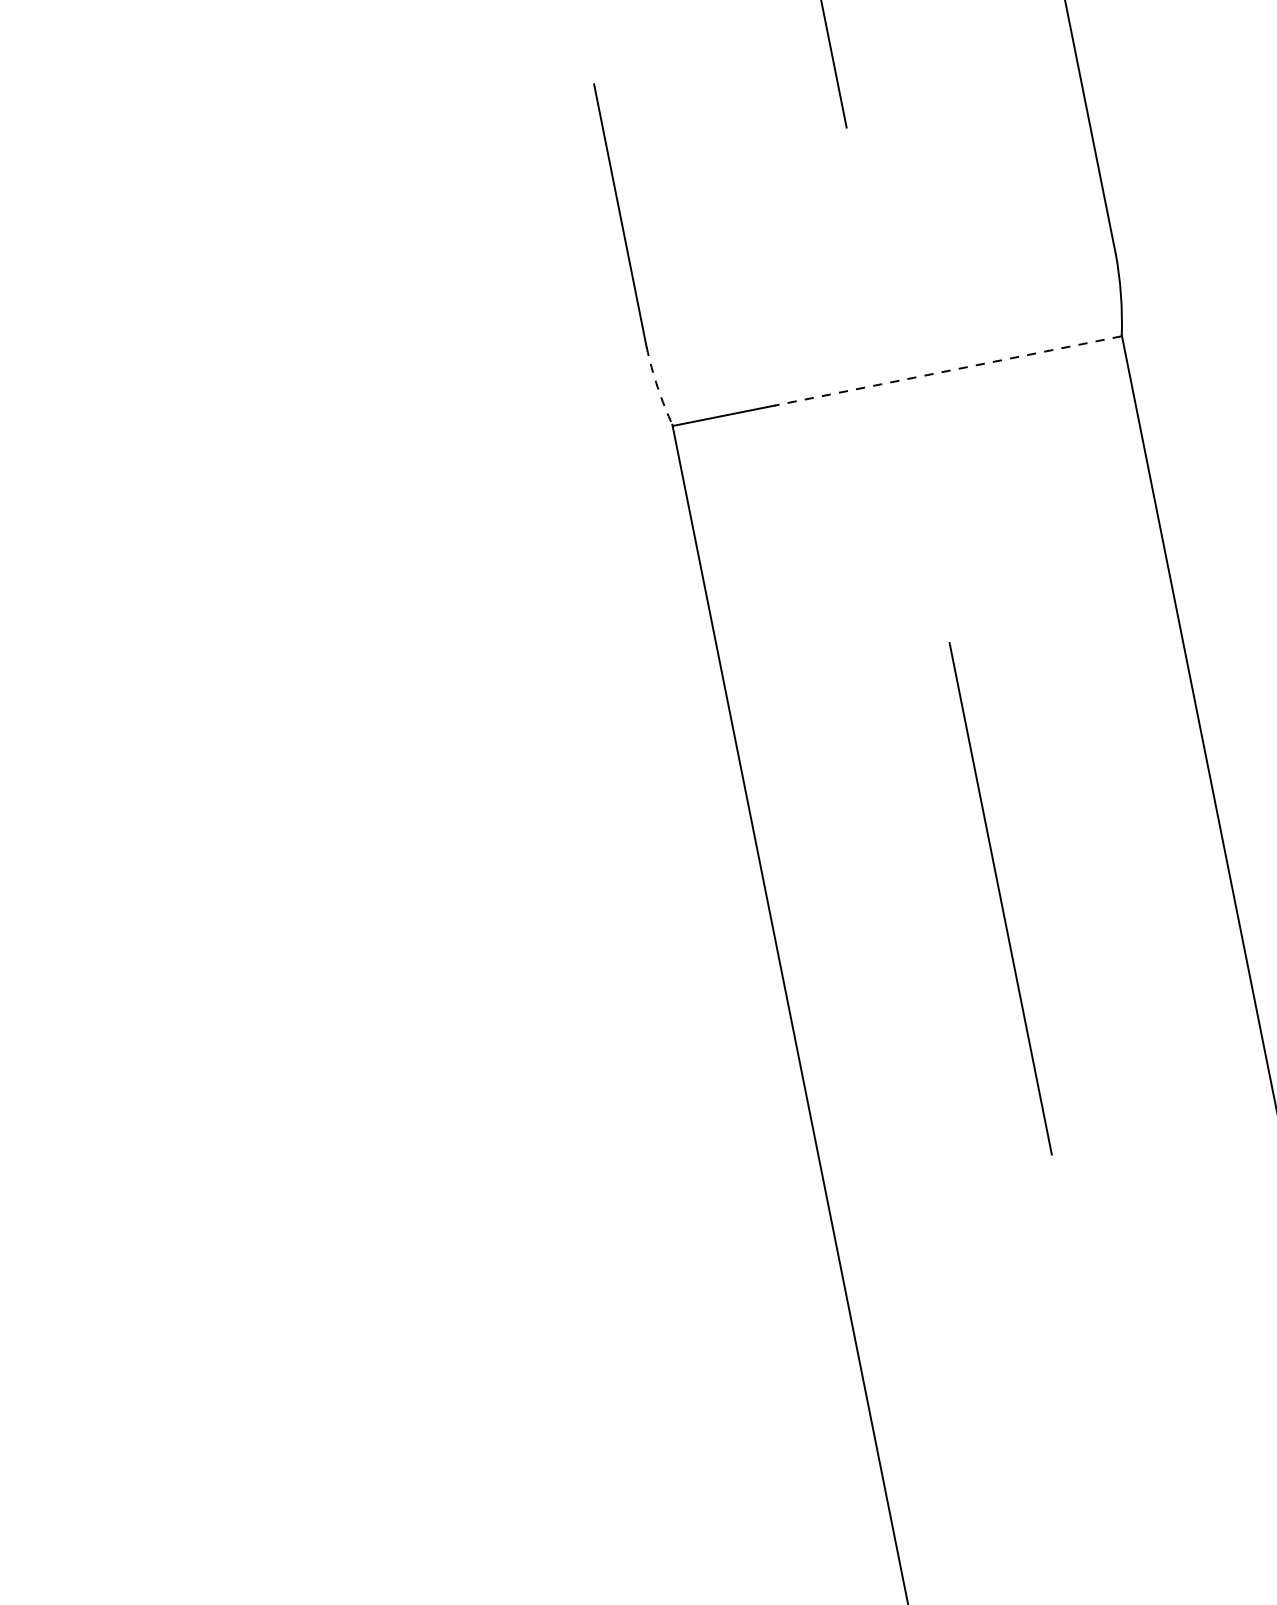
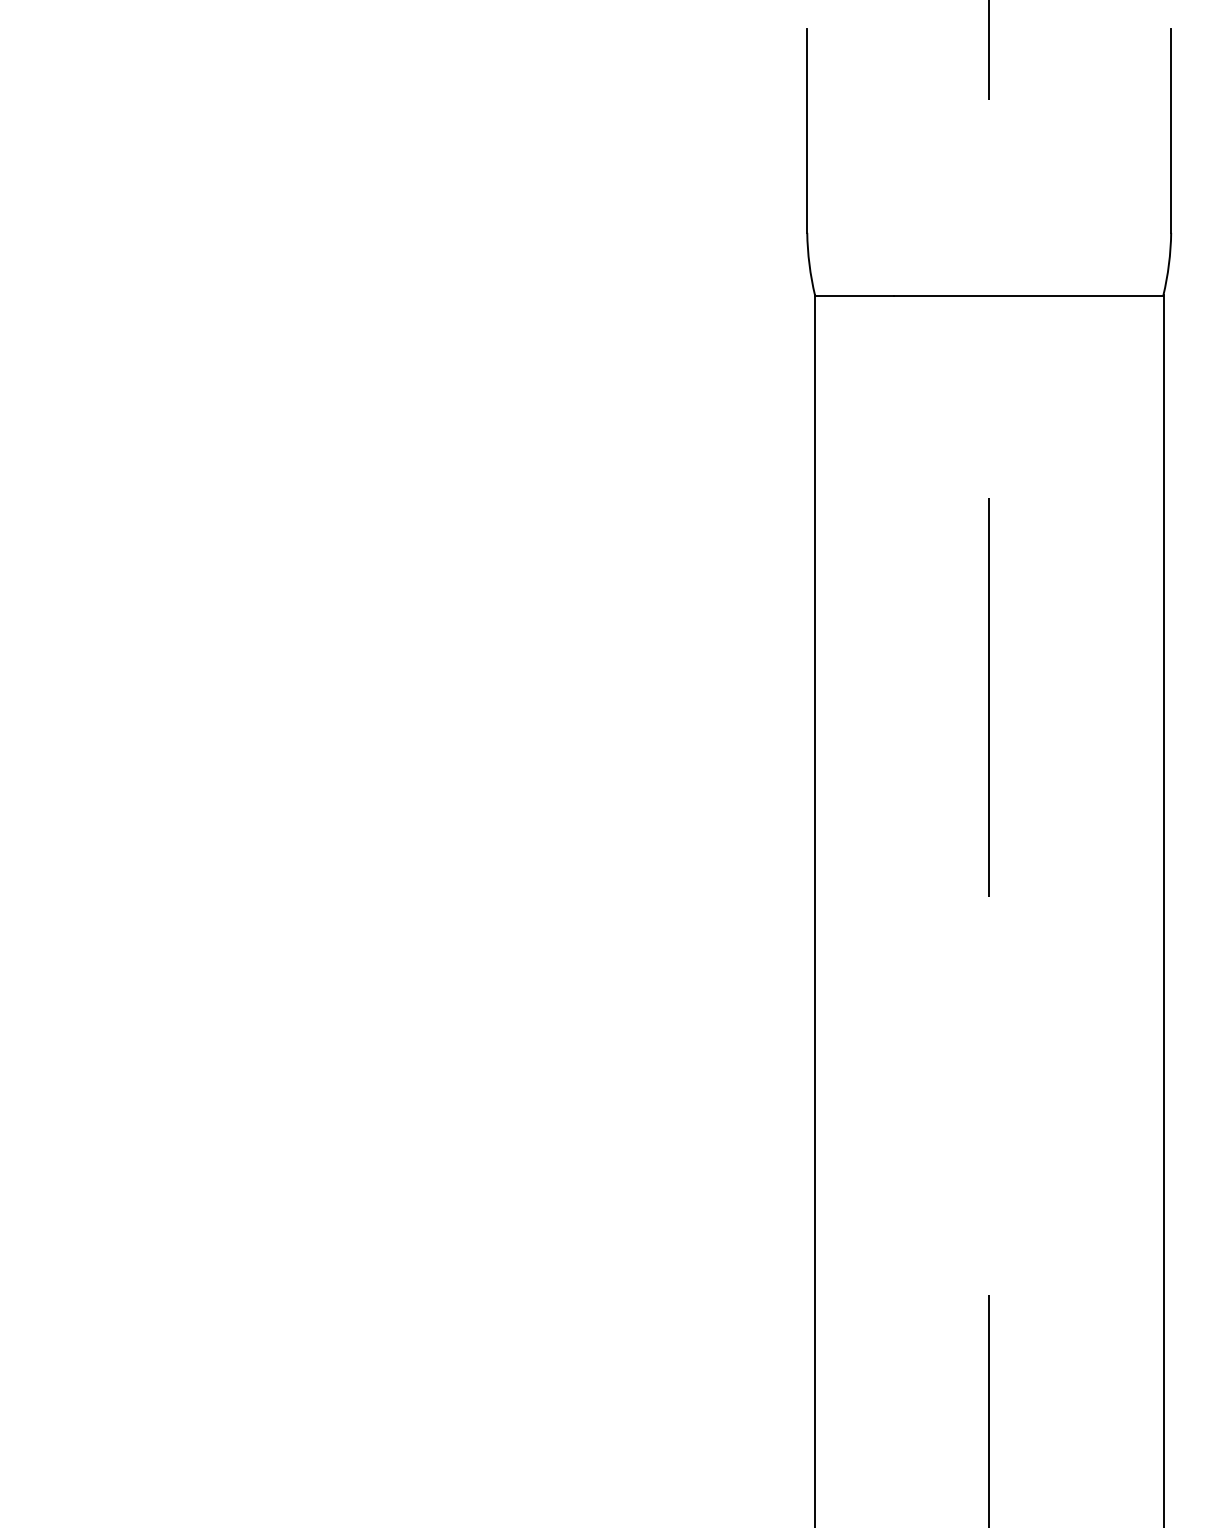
line: (947, 370) -> (1028, 295), dashed -> solid
arc: (657, 387) -> (809, 264), dashed -> solid

